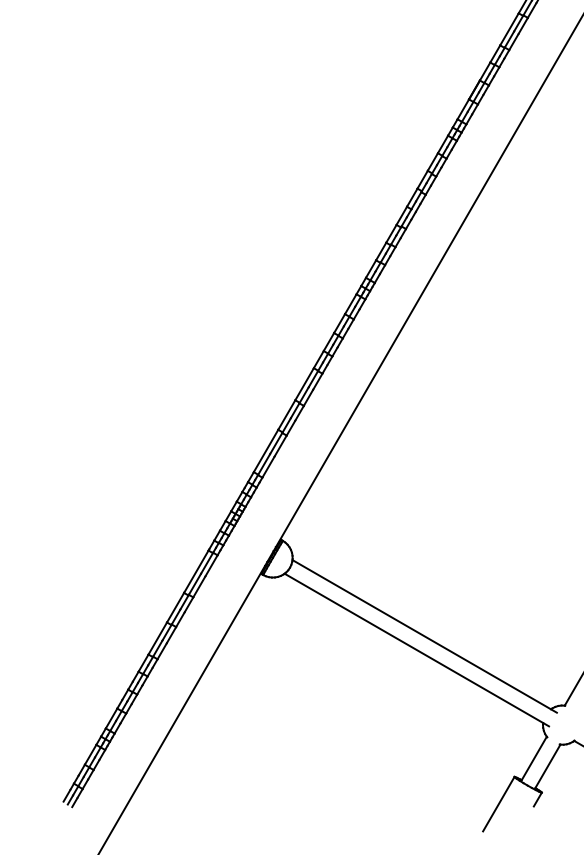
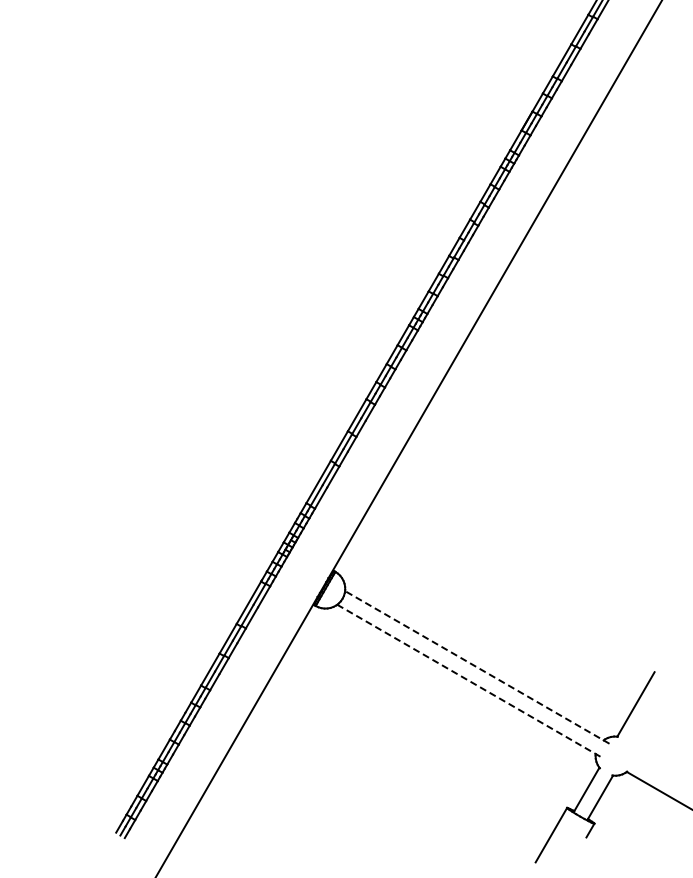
line: (424, 636) -> (477, 667), solid -> dashed
line: (416, 650) -> (469, 681), solid -> dashed

